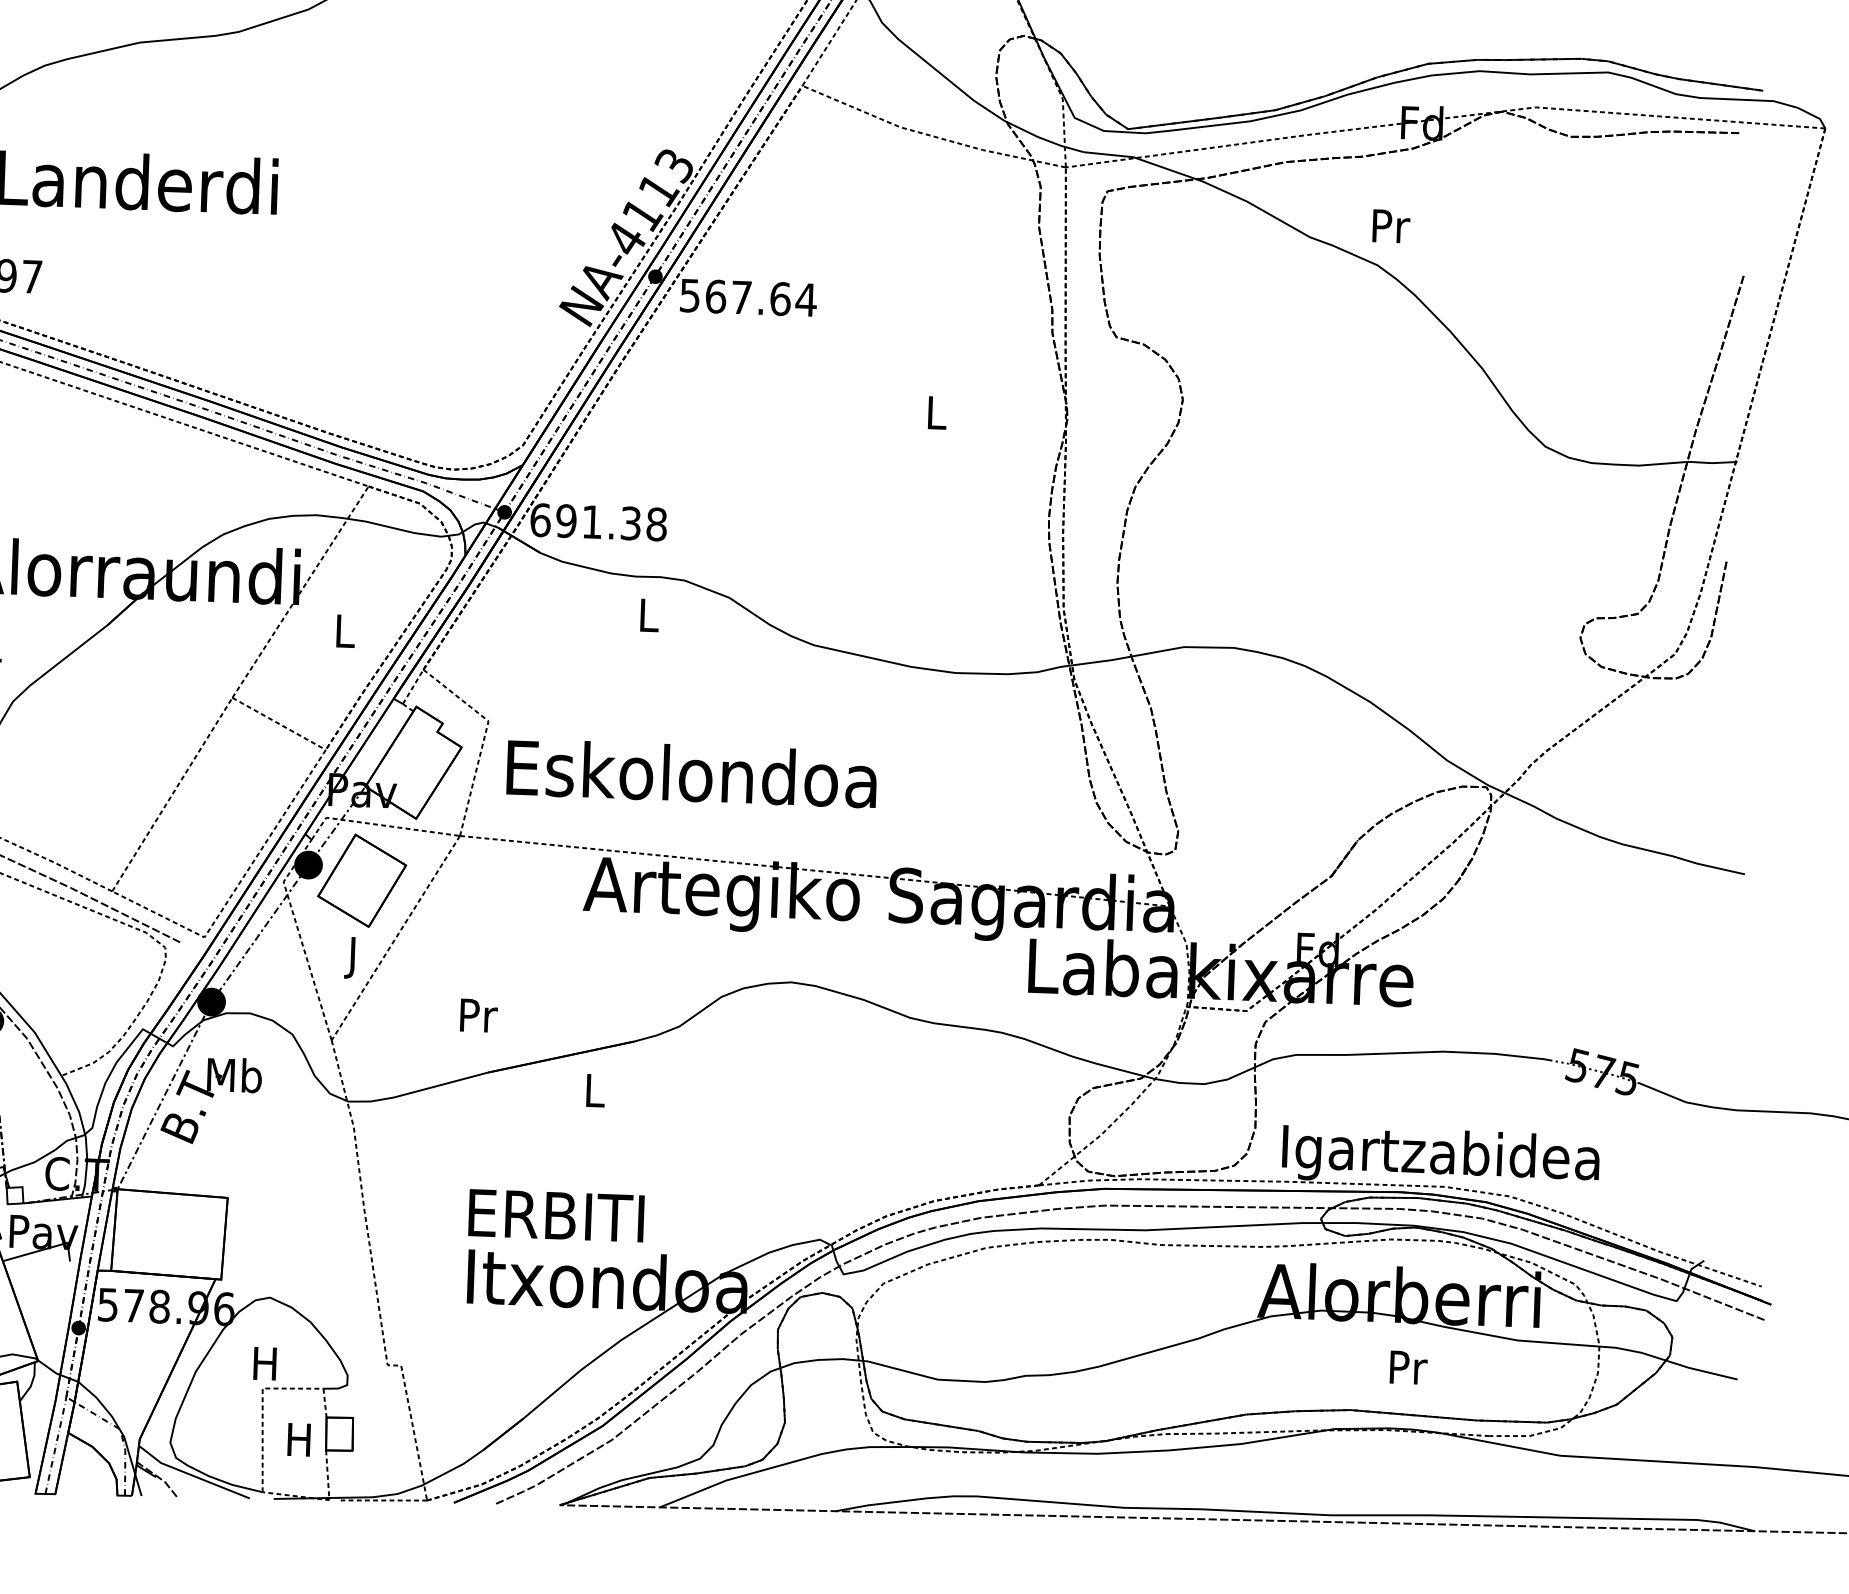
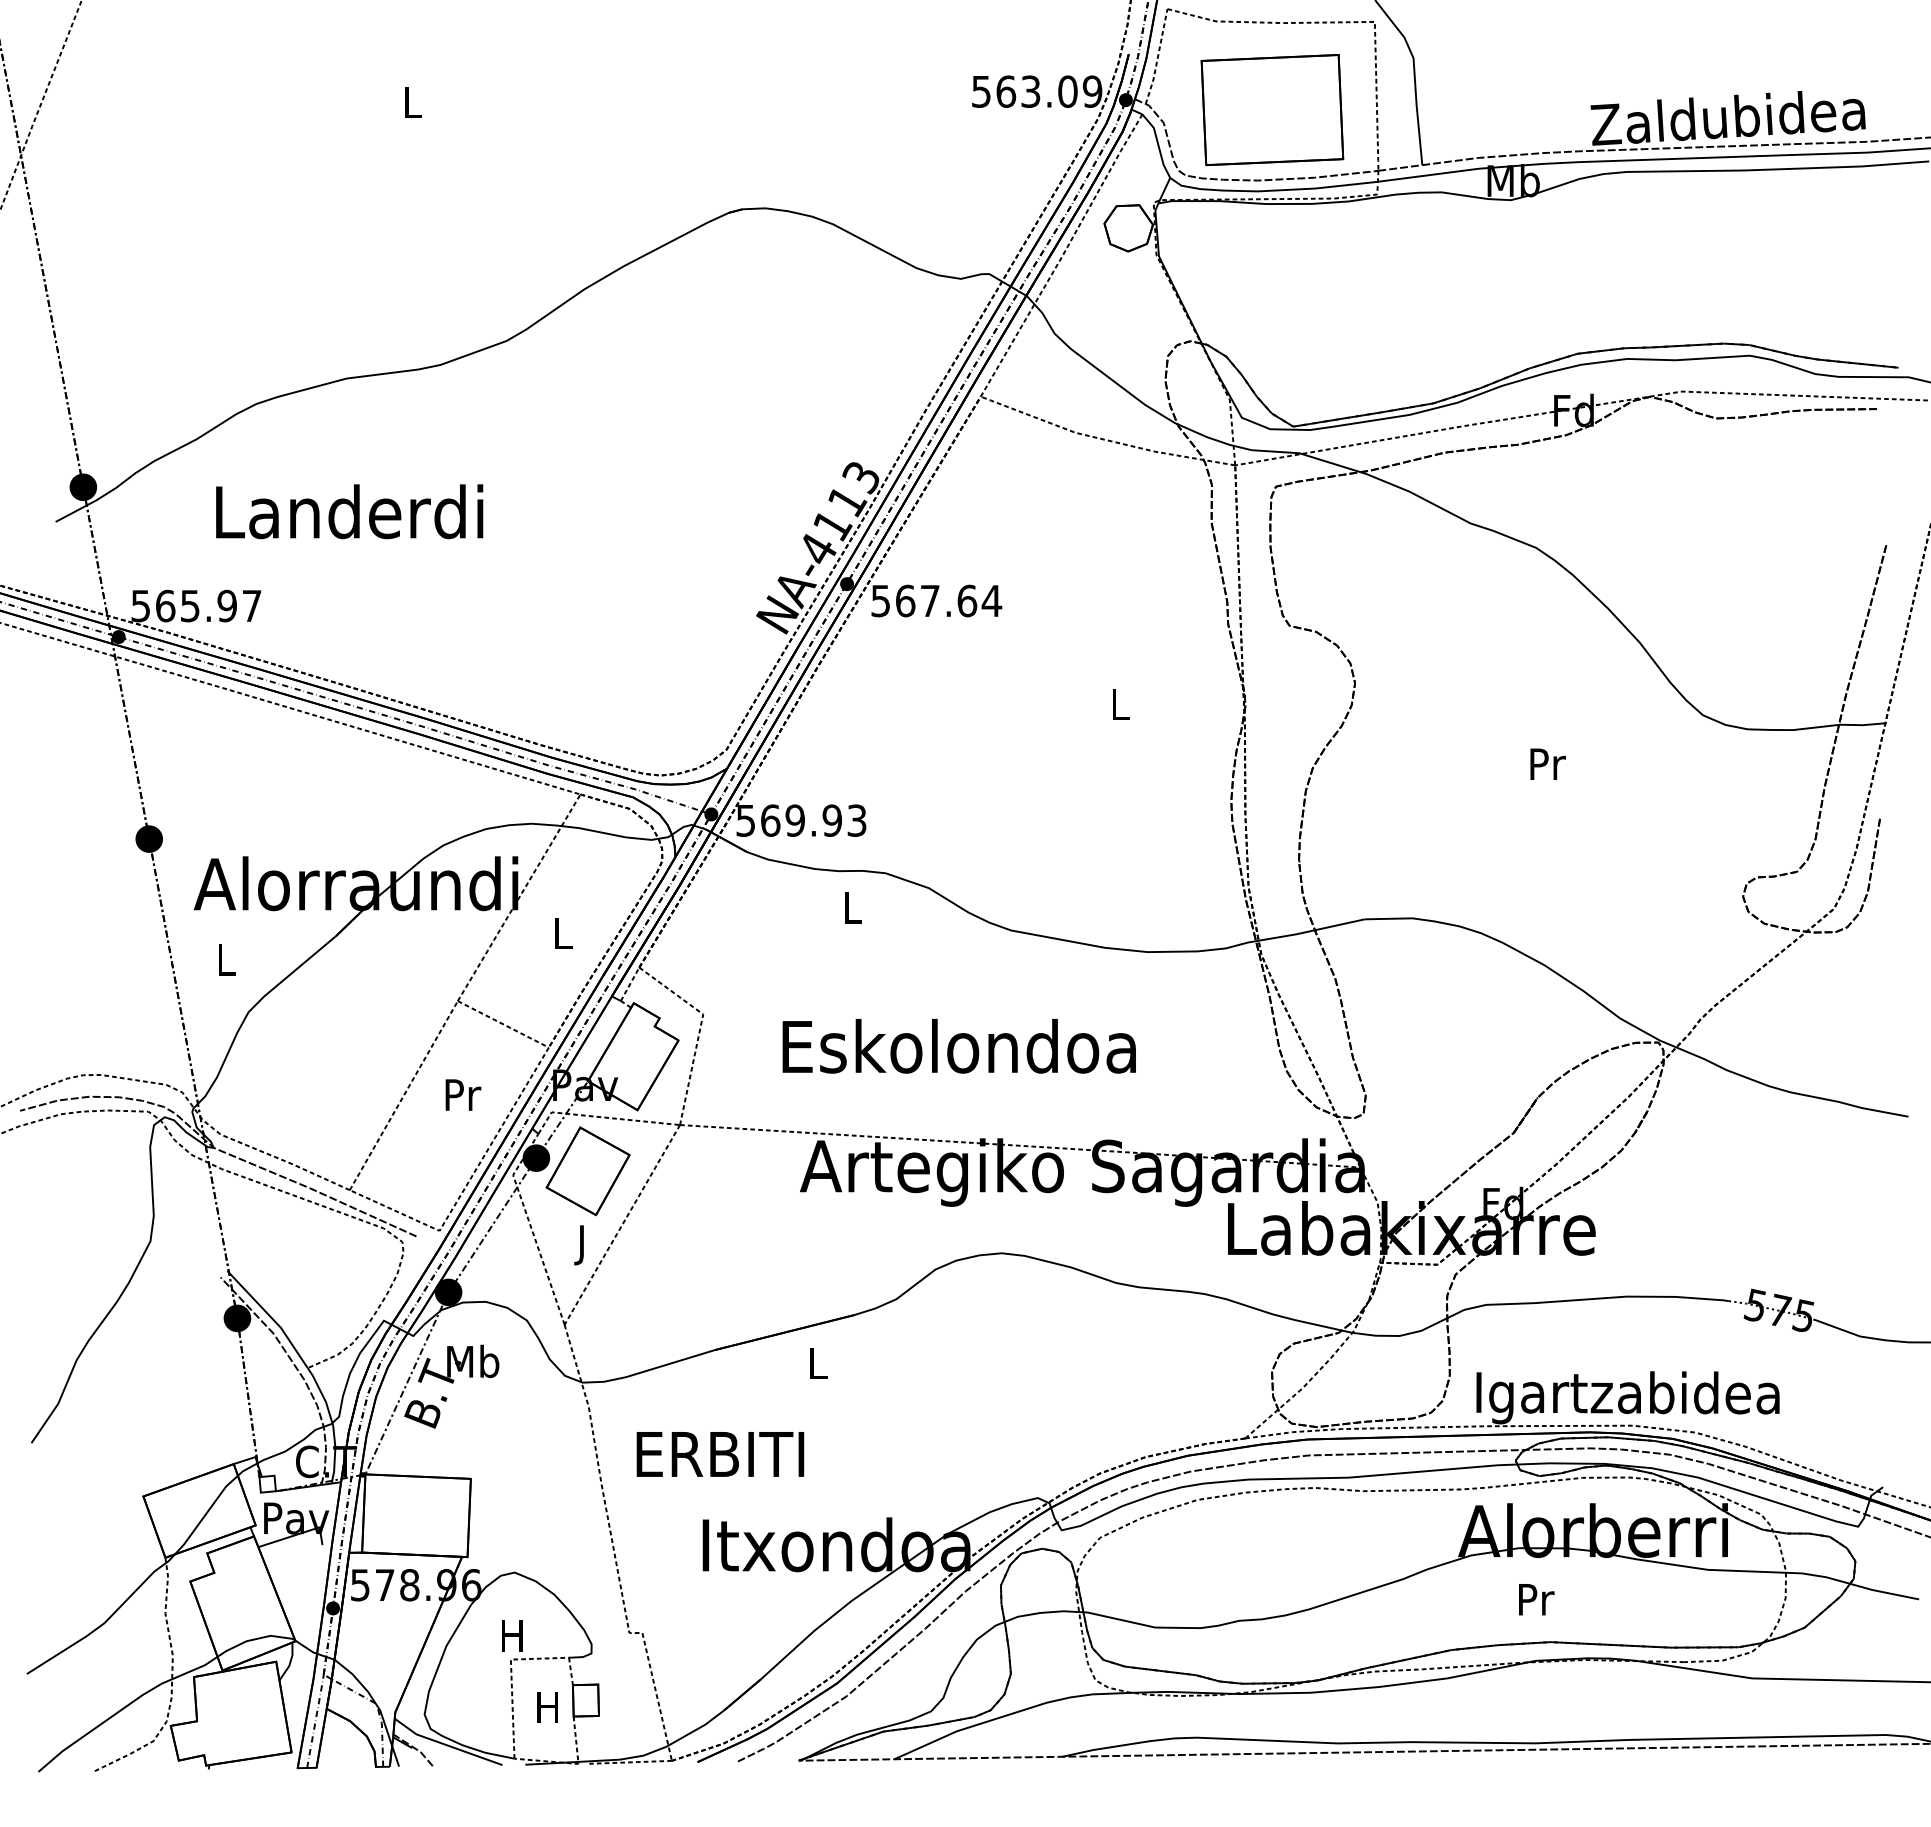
text: (1390, 225) -> (1547, 763), moved
text: (598, 522) -> (801, 820), 691.38 -> 569.93
text: (691, 773) -> (958, 1046), moved
text: (479, 1015) -> (463, 1094), moved
text: (556, 1215) -> (720, 1454), moved
text: (1408, 1367) -> (1536, 1599), moved

